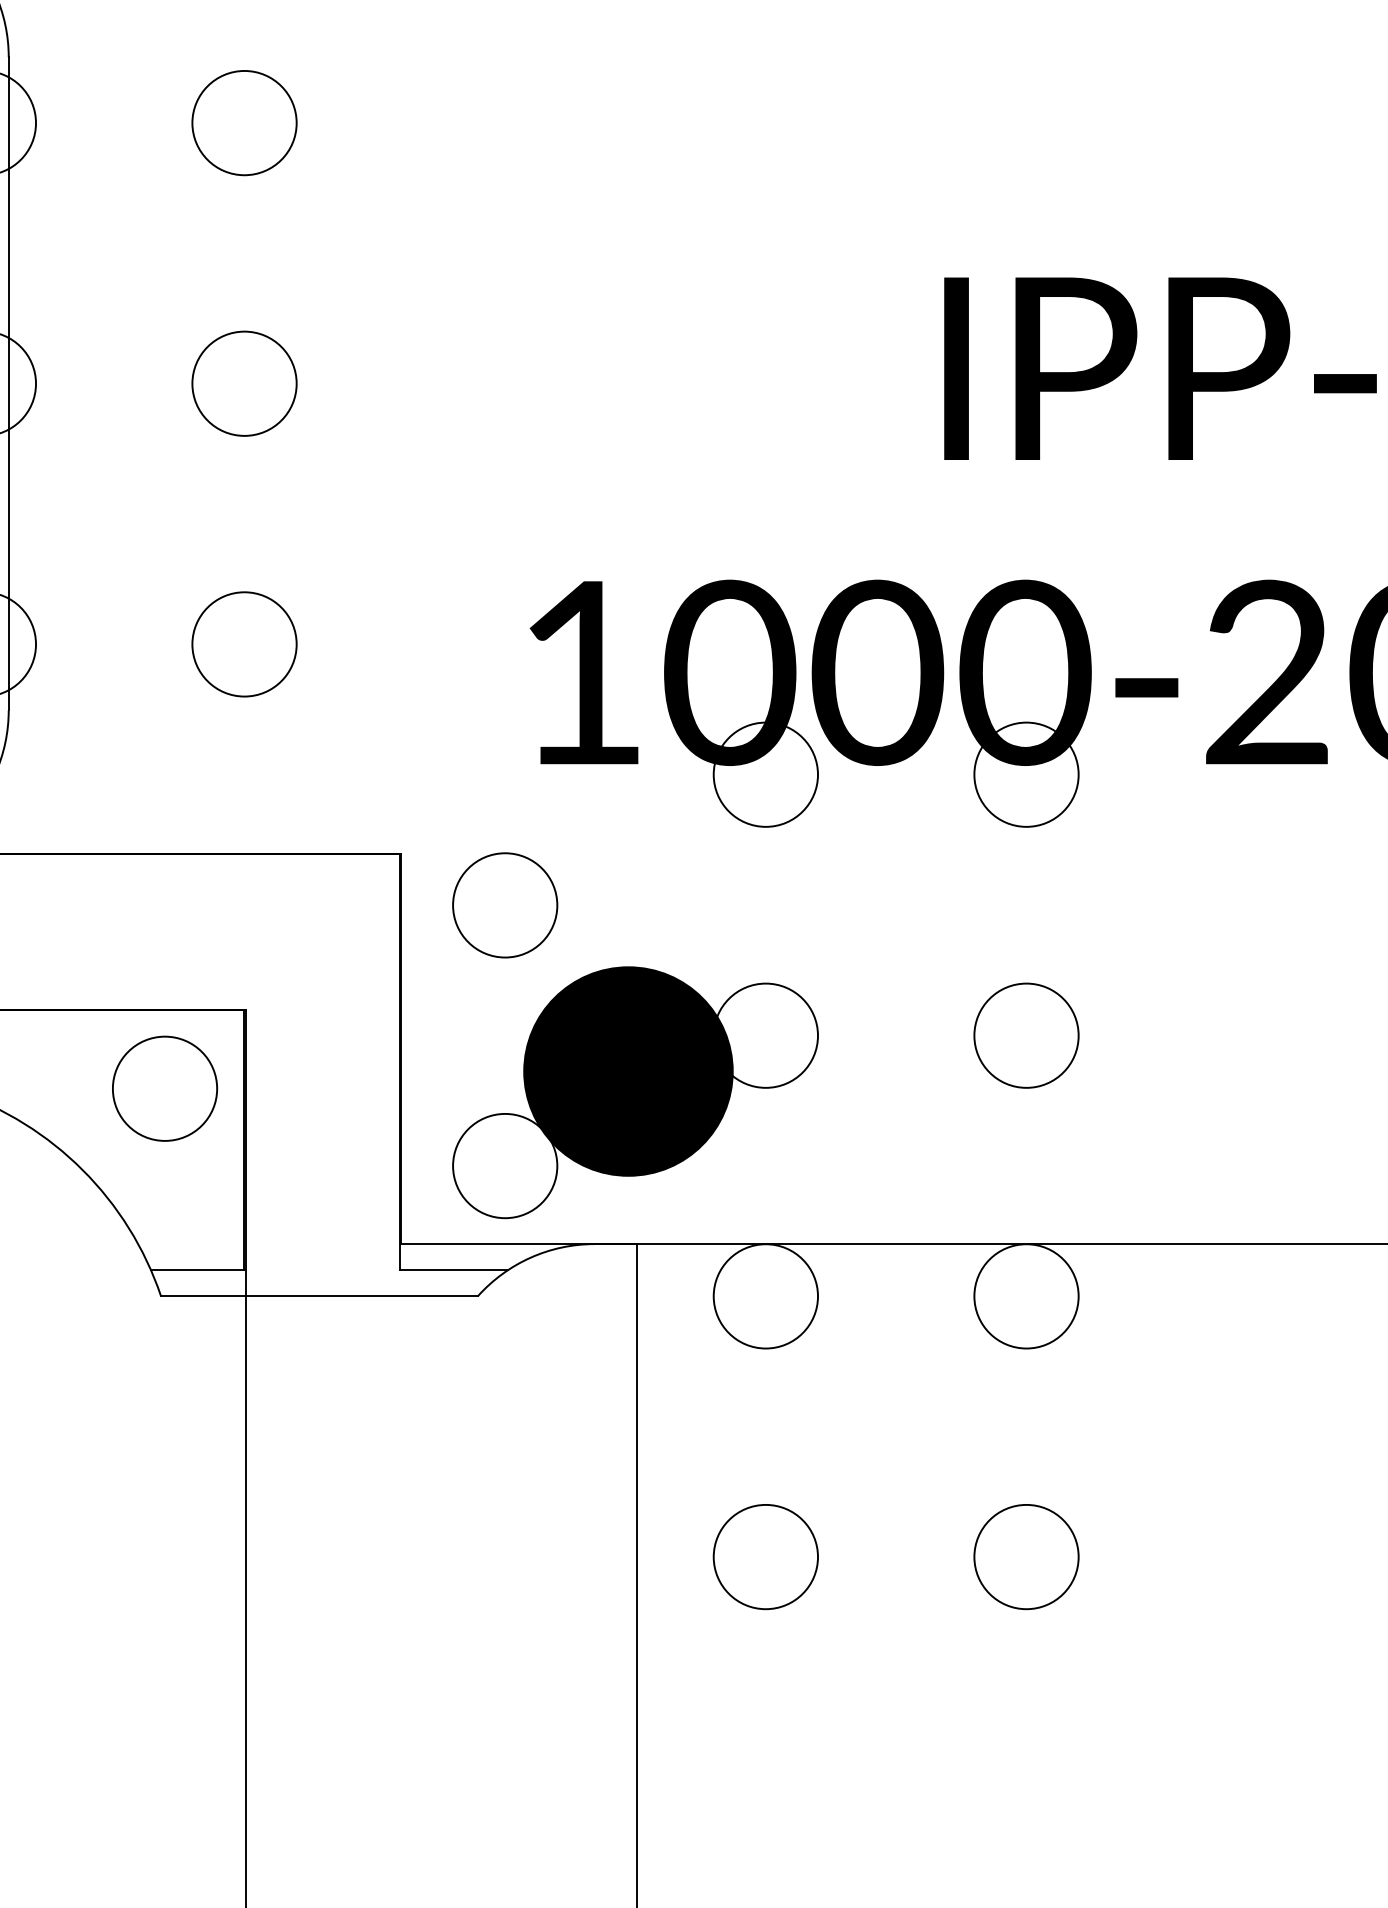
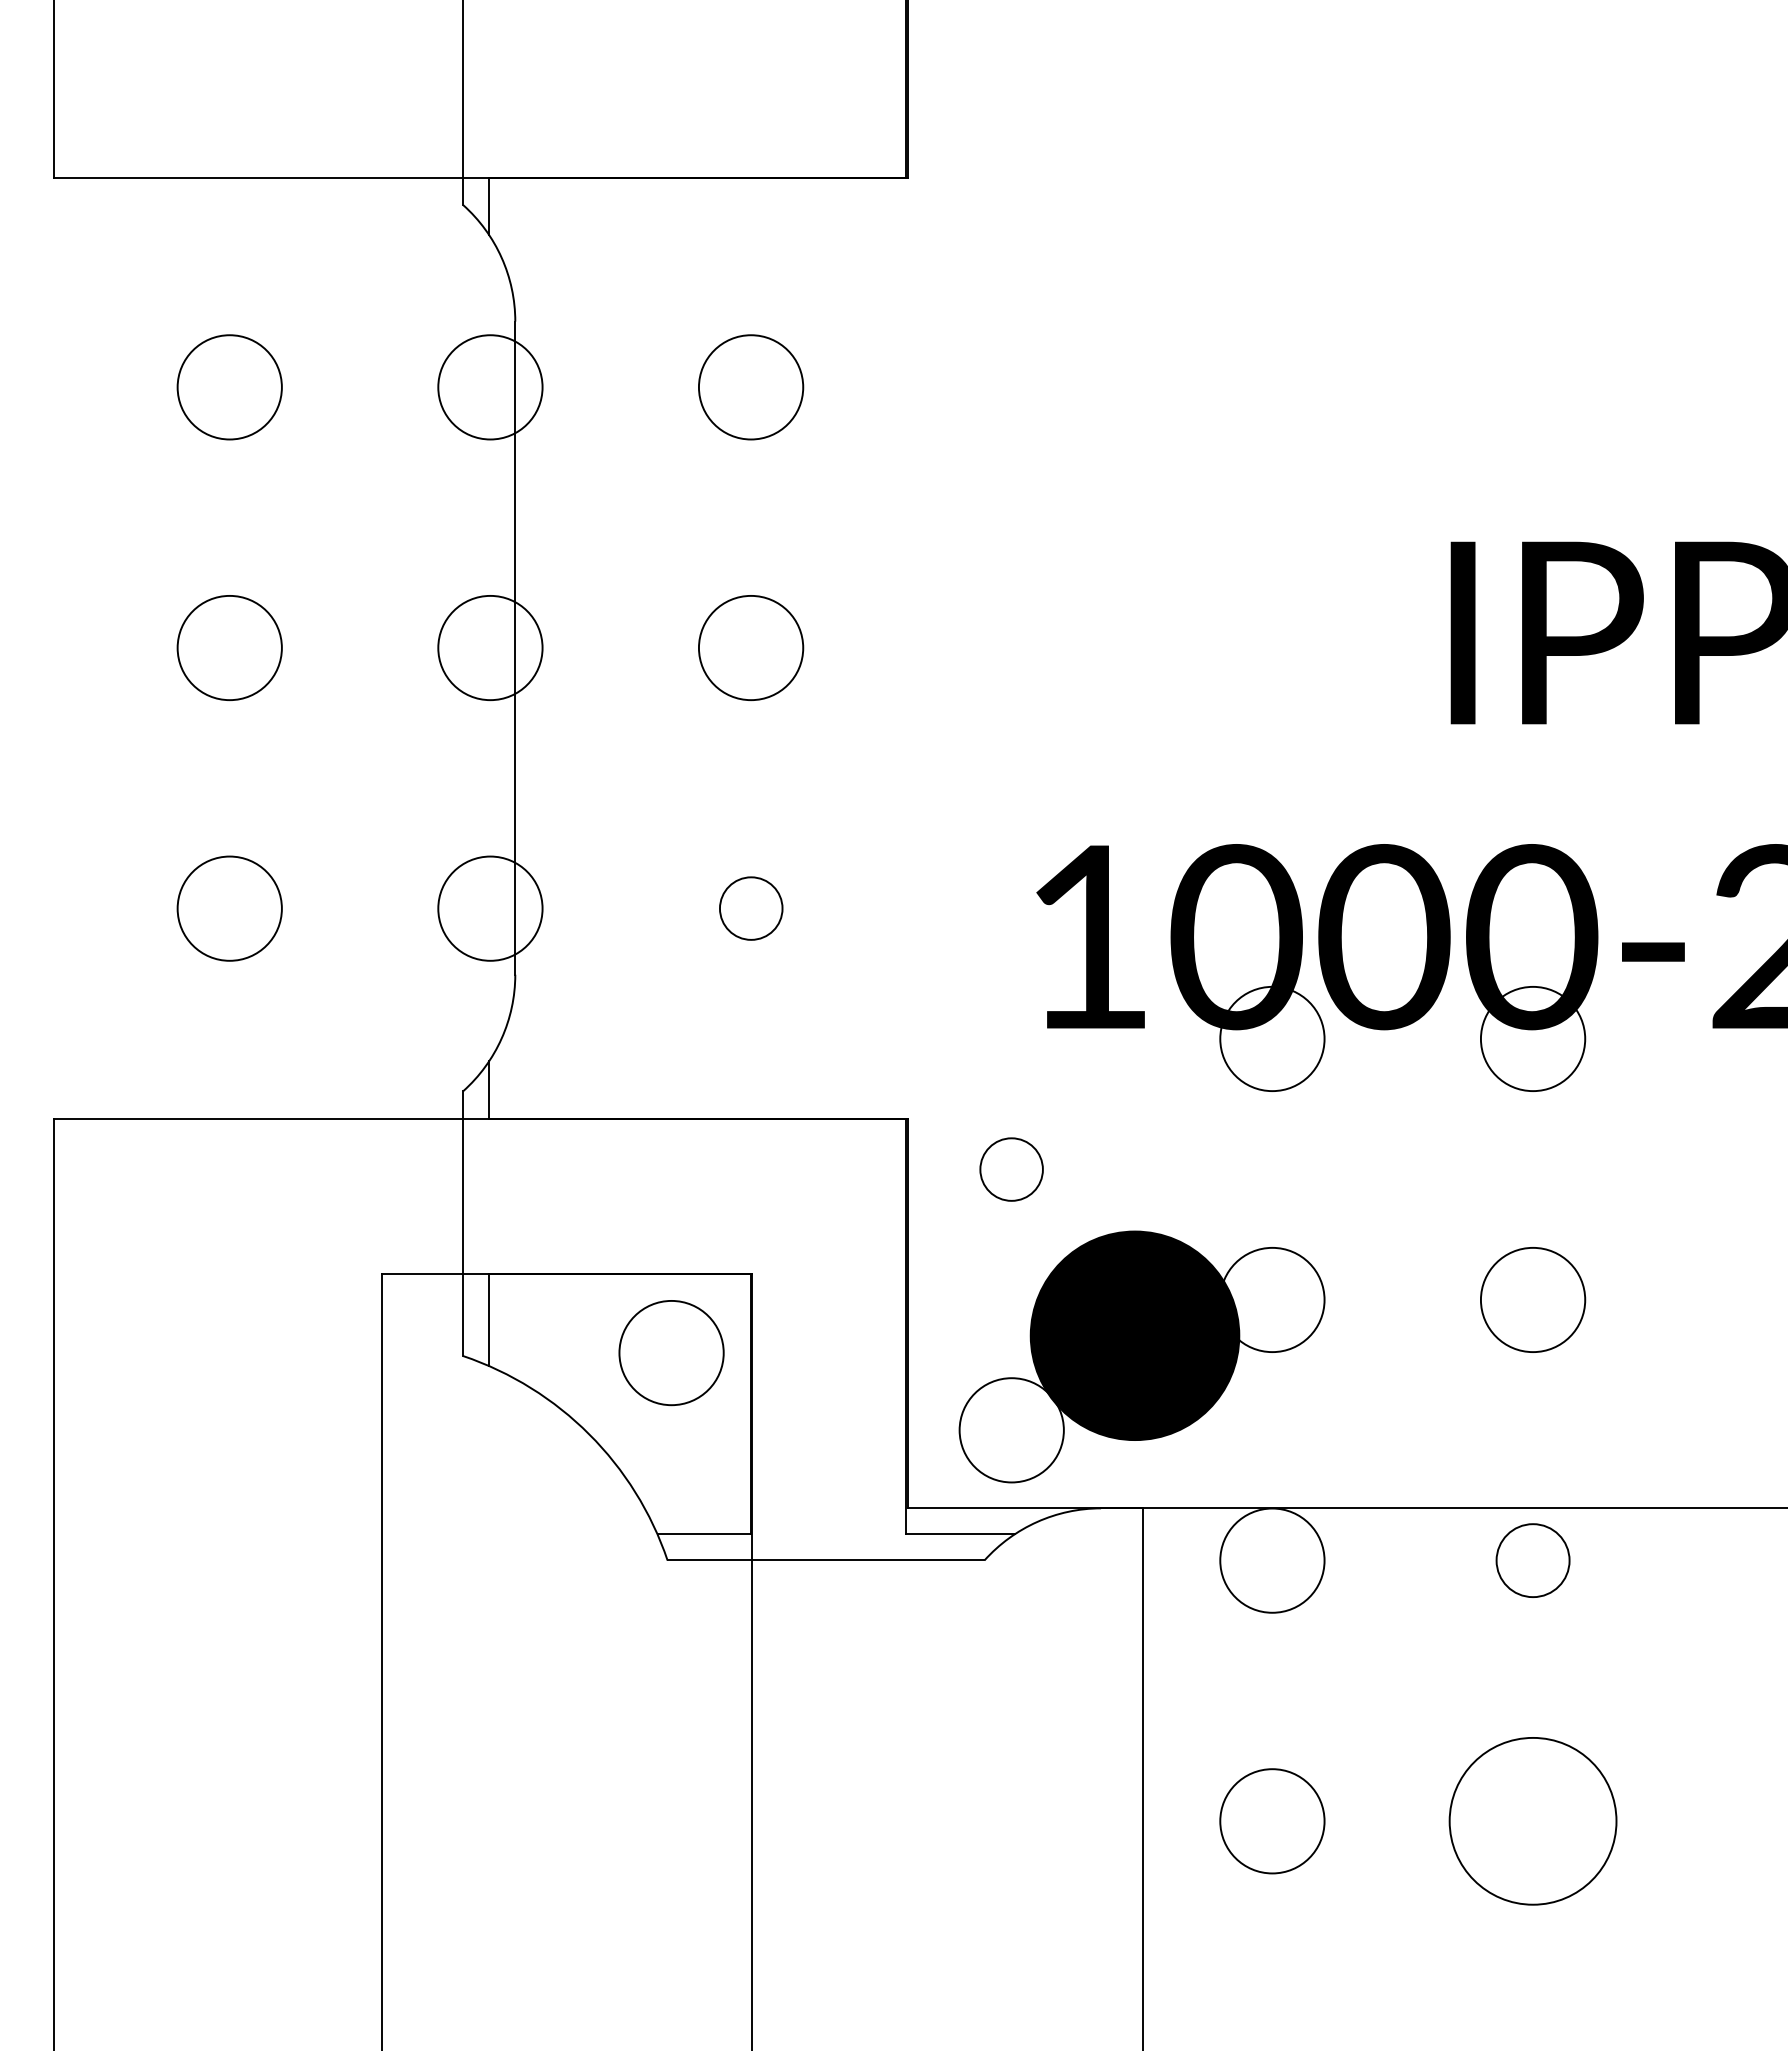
circle: (244, 644) -> (751, 908), size x0.6
circle: (504, 905) -> (1011, 1169), size x0.6
circle: (1025, 1296) -> (1532, 1560), size x0.7
circle: (1025, 1557) -> (1532, 1821), size x1.6

